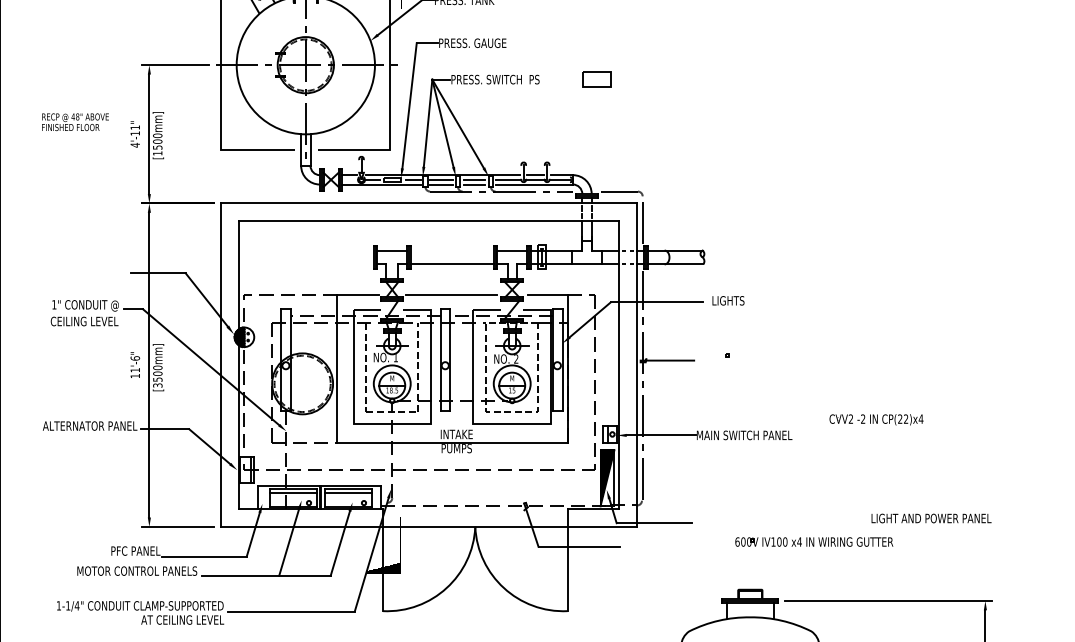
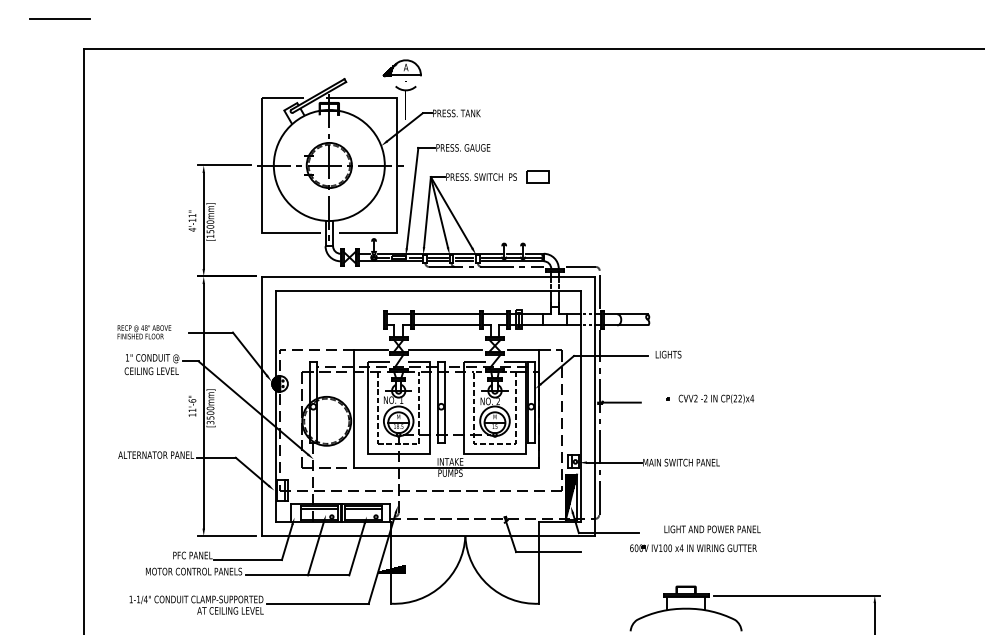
part: (596, 78) -> (537, 176), moved
text: (75, 122) -> (144, 332), moved
line: (451, 250) -> (446, 314), added
text: (876, 418) -> (716, 398), moved
text: (931, 518) -> (712, 529), moved
part: (814, 542) -> (693, 548), moved

